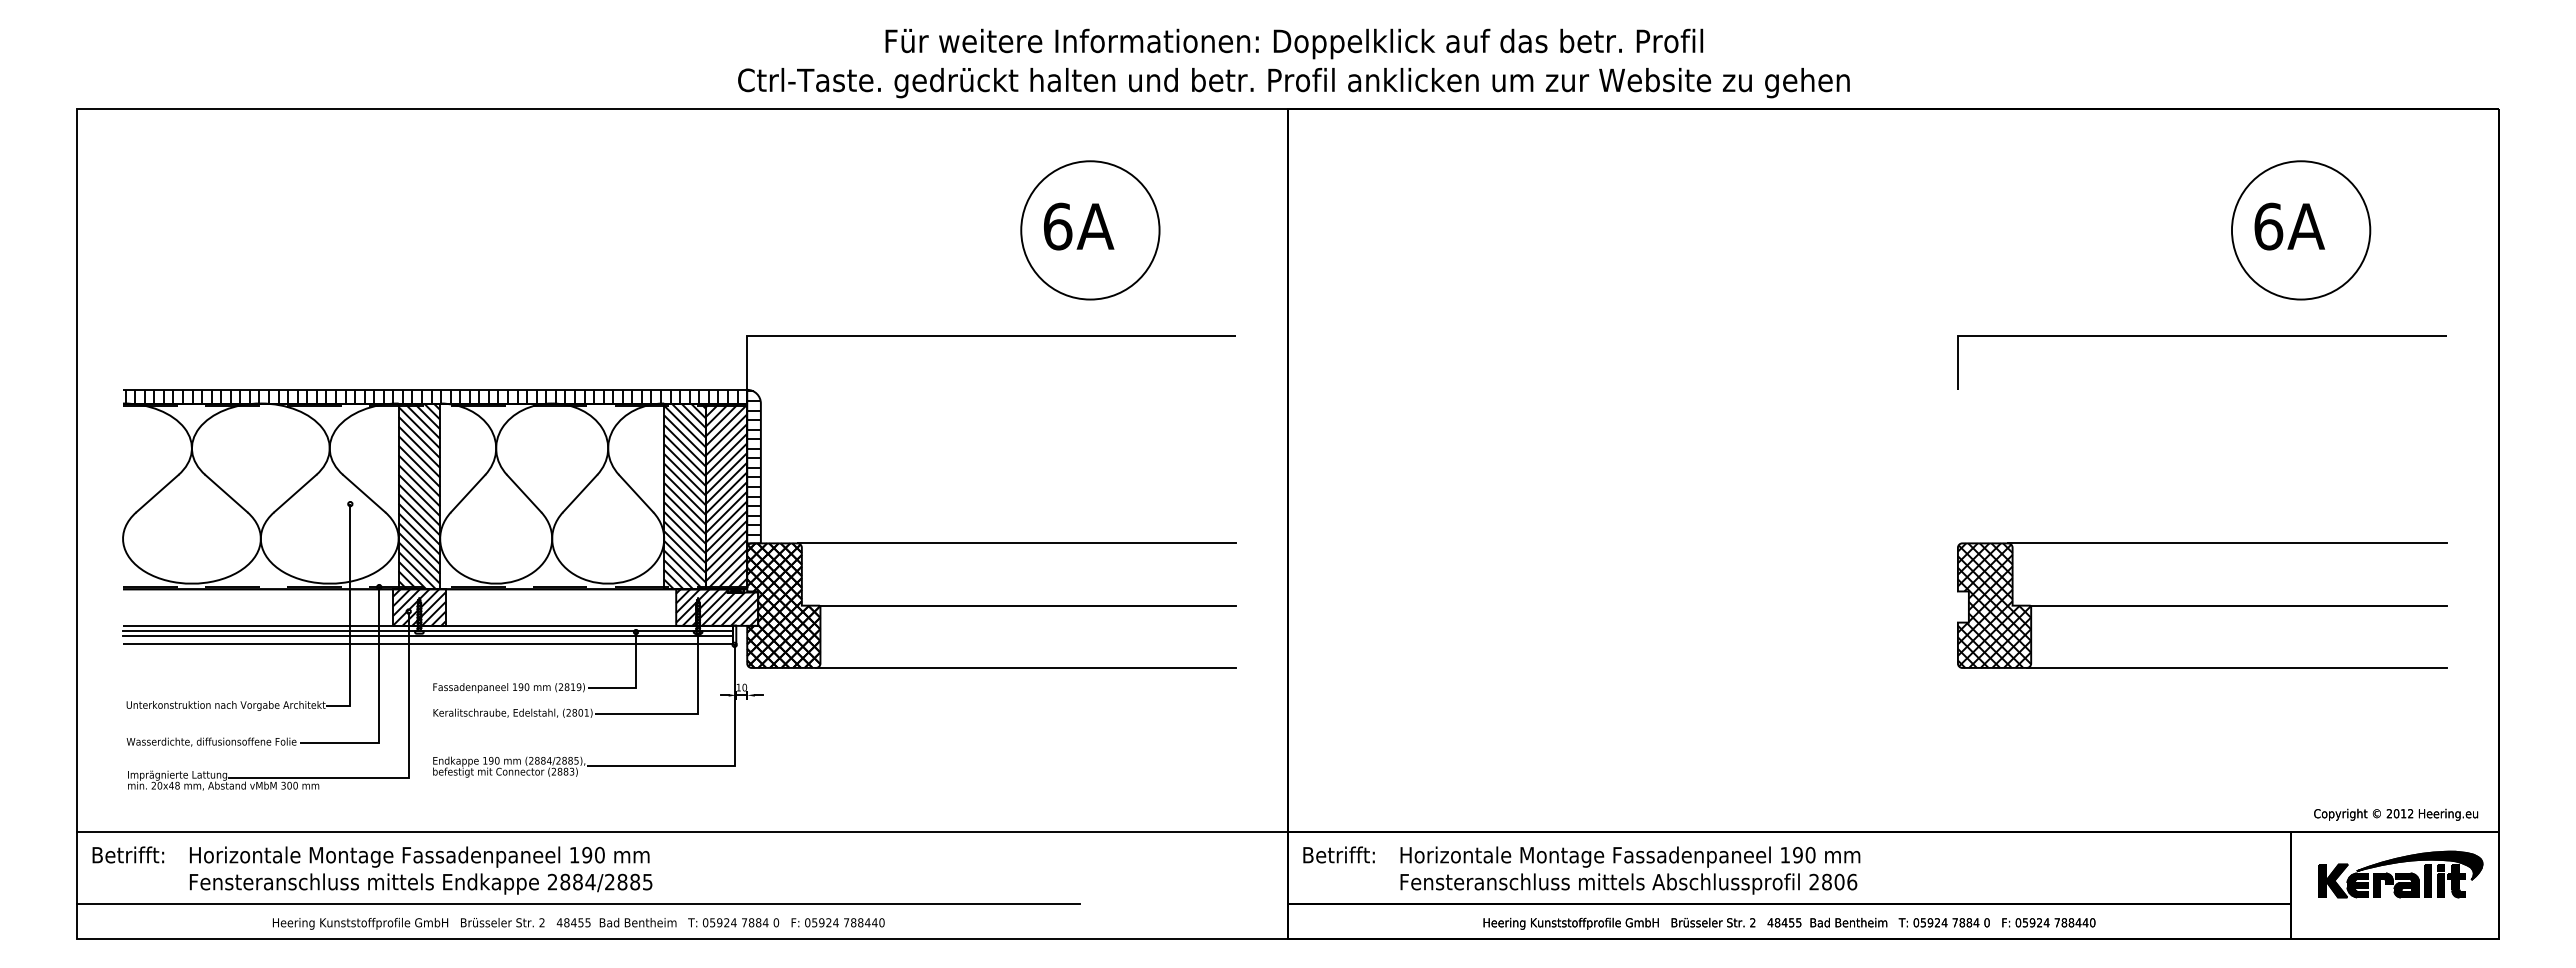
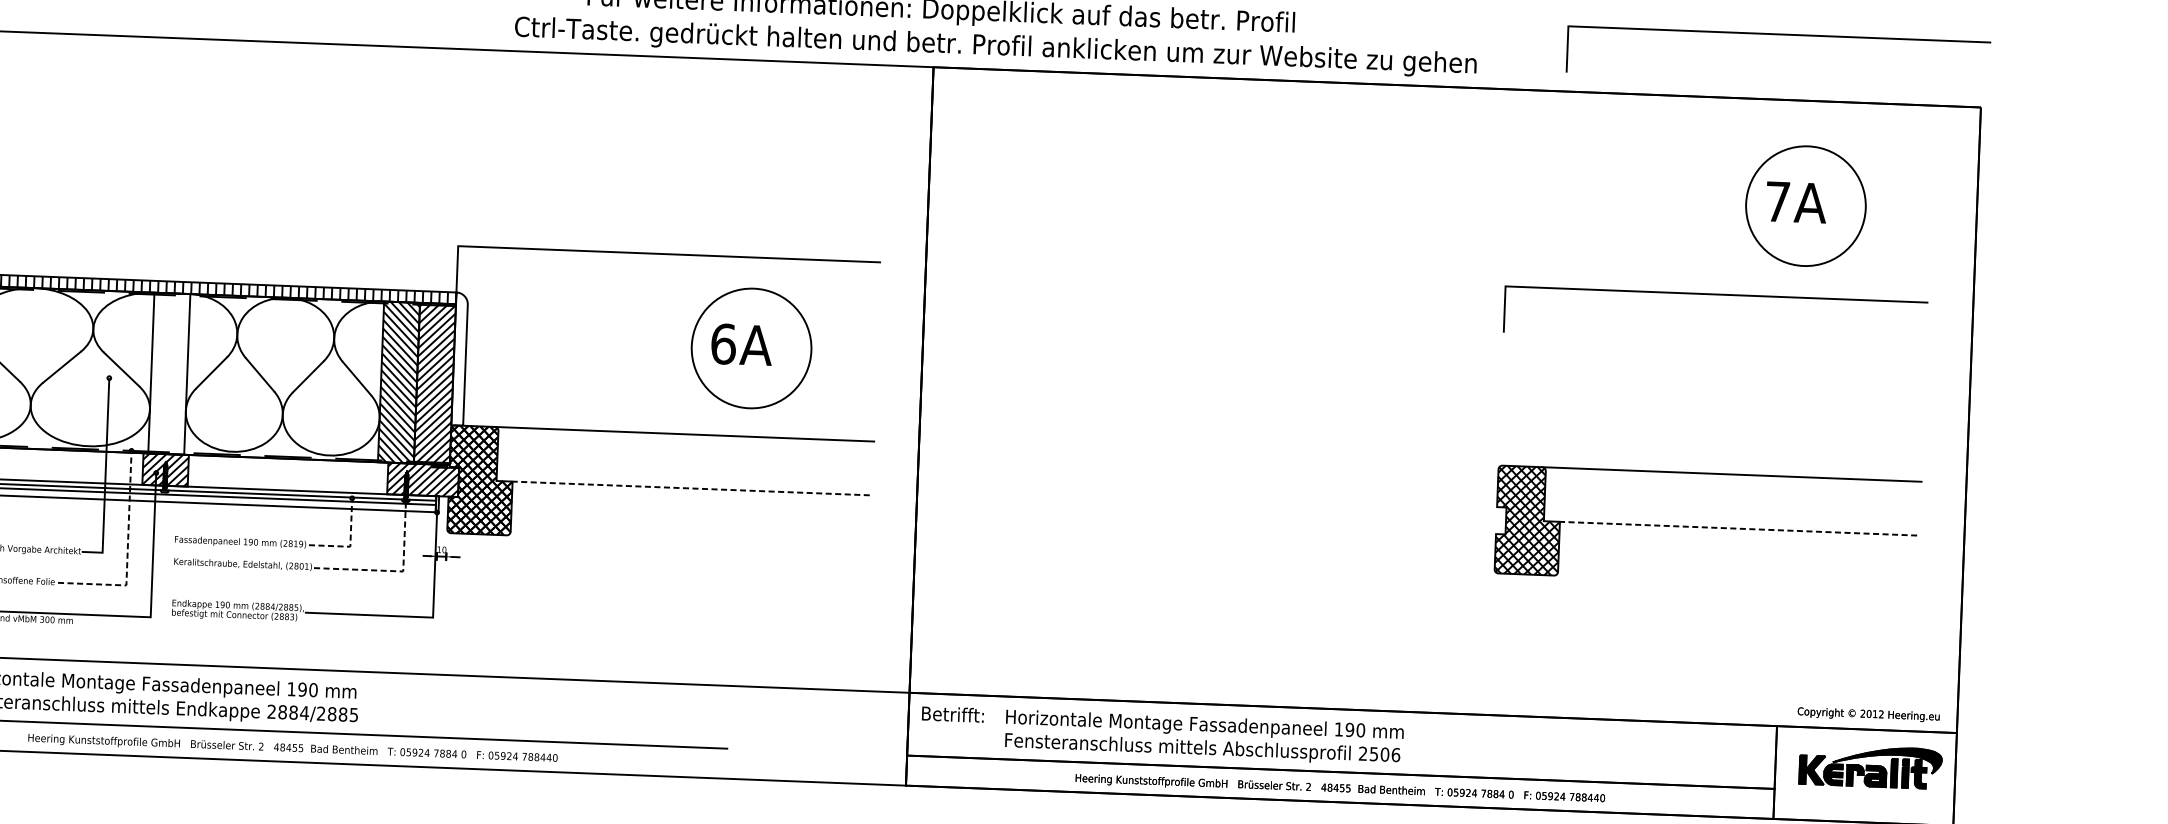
line: (2262, 33) -> (1779, 34), added
text: (1293, 83) -> (995, 47), moved
text: (2268, 226) -> (1777, 201), 6A -> 7A
part: (1090, 230) -> (751, 348), moved
hatch: (753, 462) -> (459, 355), removed
hatch: (419, 496) -> (169, 373), removed
line: (1028, 605) -> (692, 488), solid -> dashed
line: (2238, 605) -> (1739, 528), solid -> dashed
line: (1026, 667) -> (688, 541), removed
line: (2236, 667) -> (1735, 582), removed
line: (636, 684) -> (350, 543), solid -> dashed
line: (379, 704) -> (127, 552), solid -> dashed
line: (687, 714) -> (393, 571), solid -> dashed
text: (1826, 881) -> (1373, 753), 2806 -> 2506

